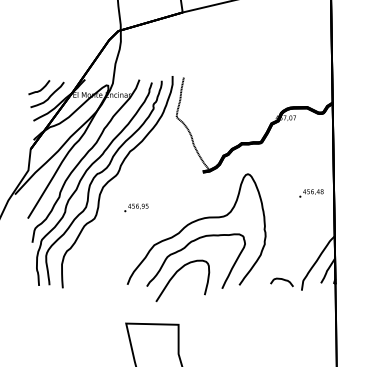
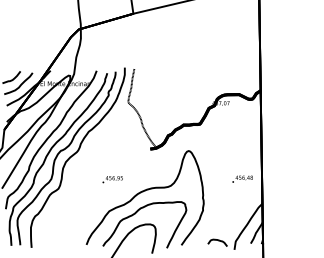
text: (311, 193) -> (242, 179), moved
text: (136, 207) -> (112, 179), moved

